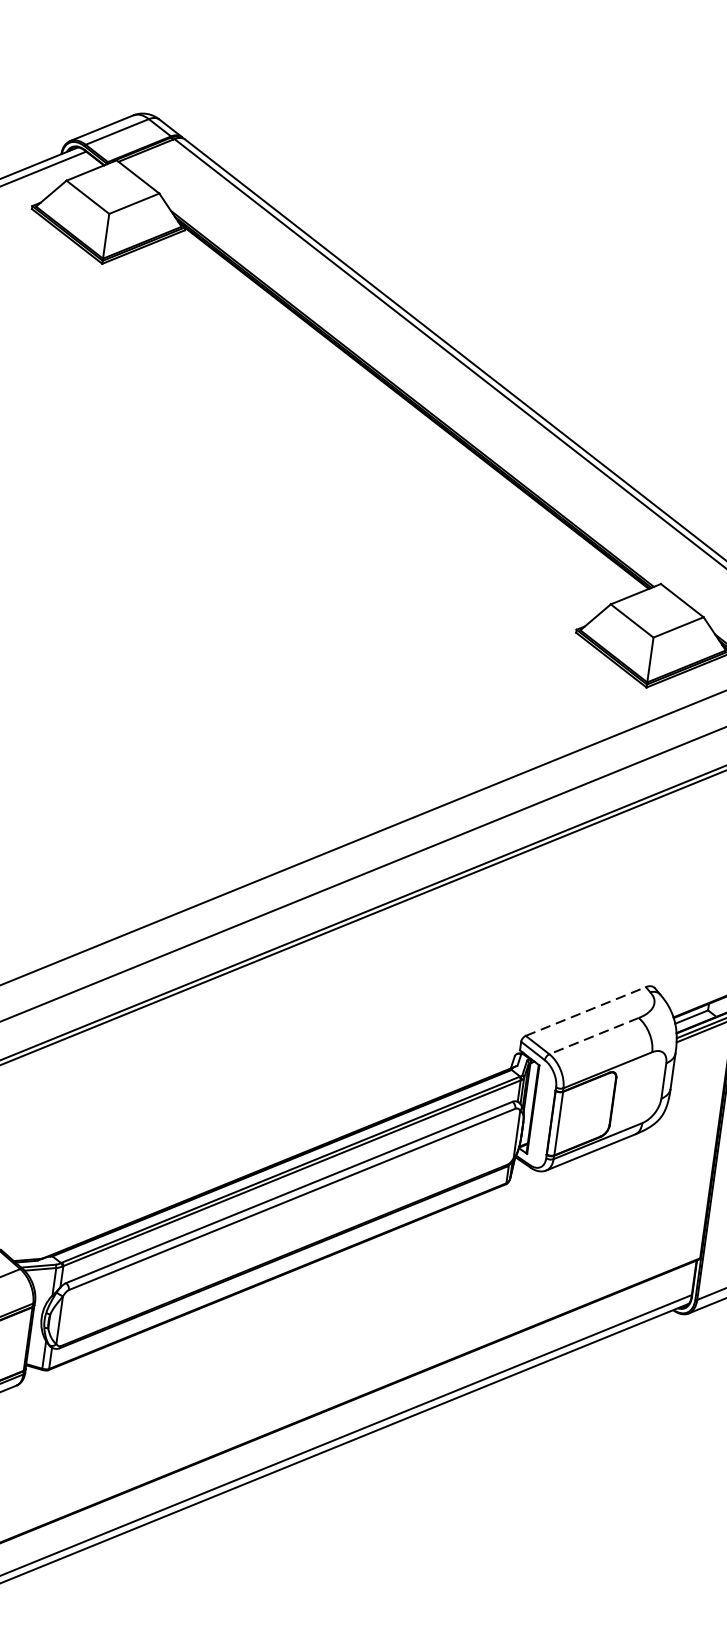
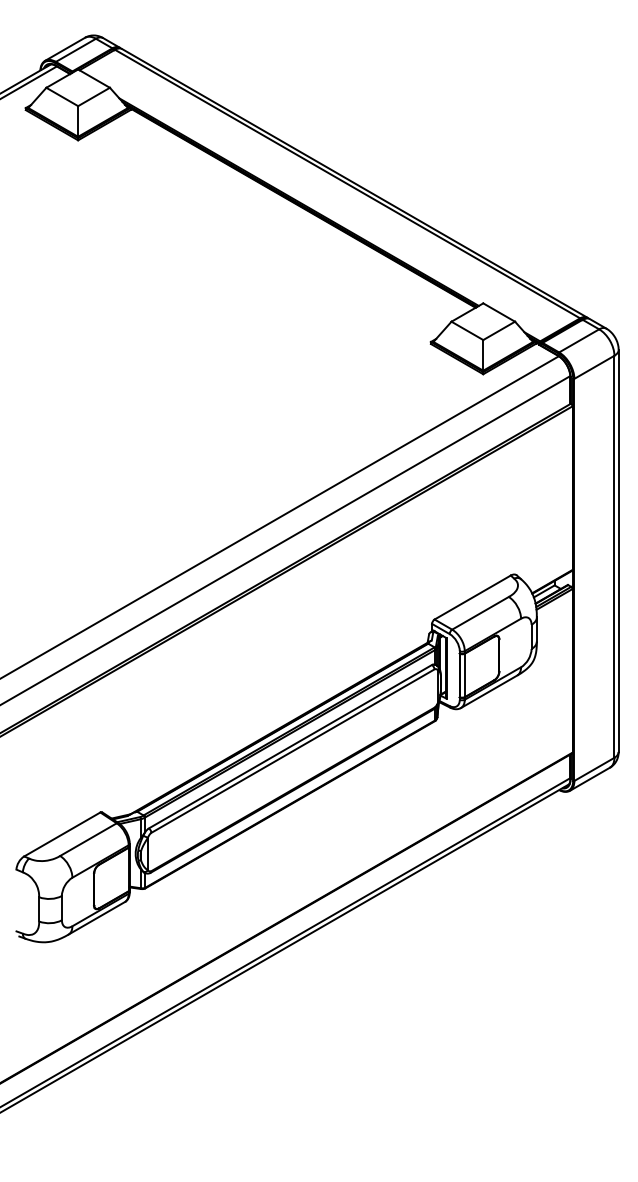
line: (585, 1011) -> (472, 597), dashed -> solid
line: (594, 1036) -> (480, 613), dashed -> solid

